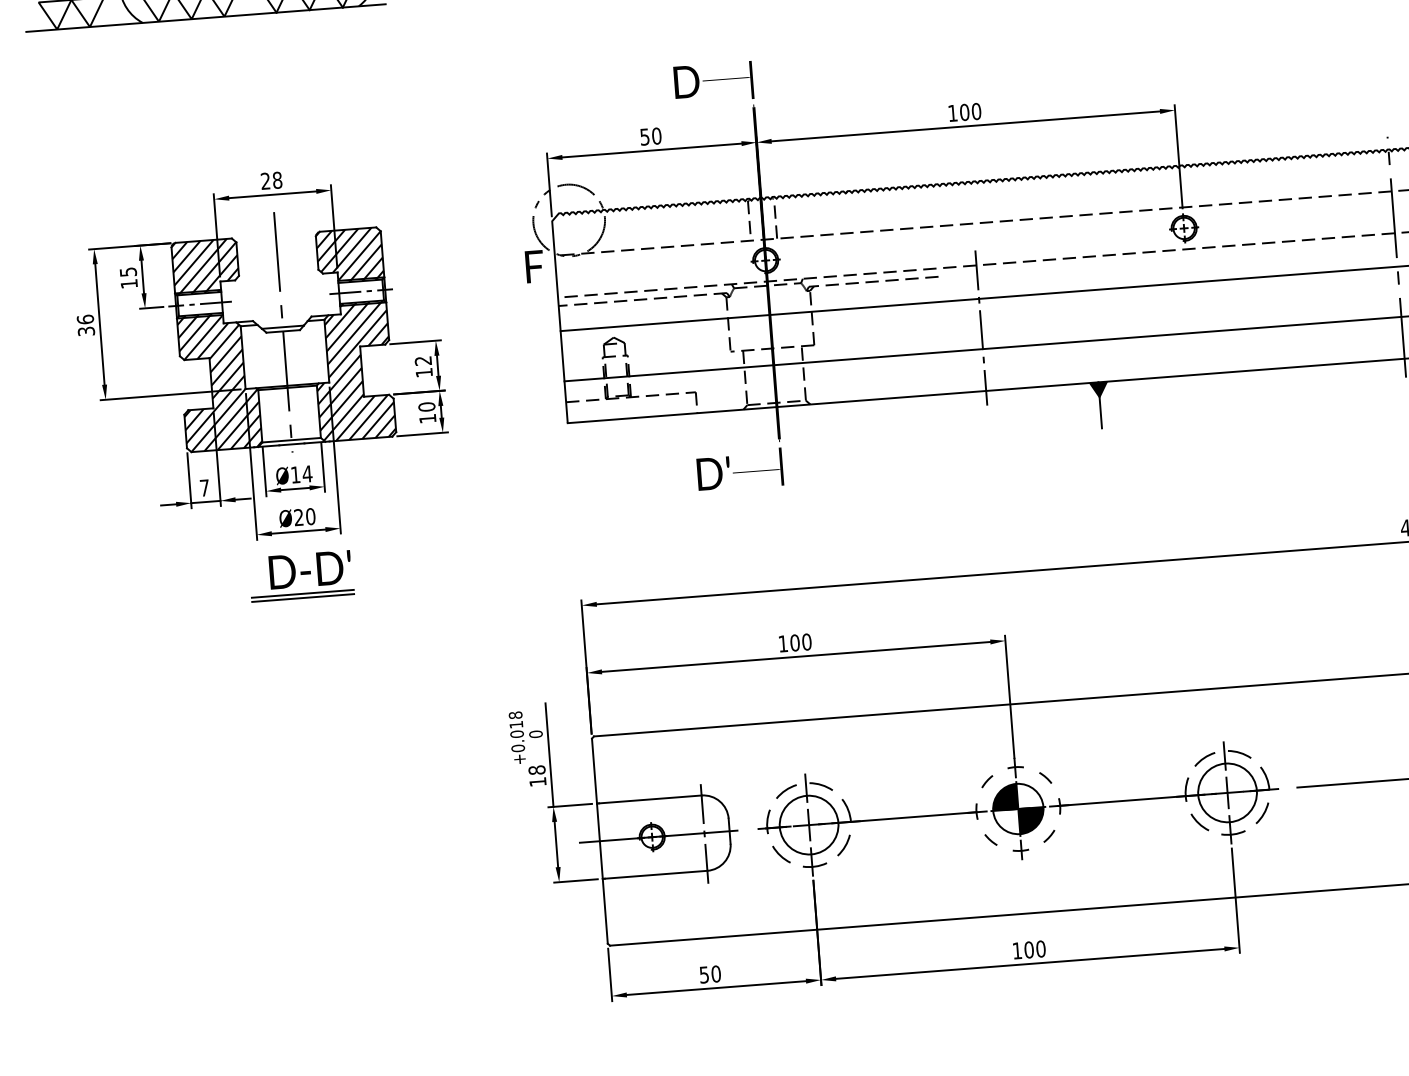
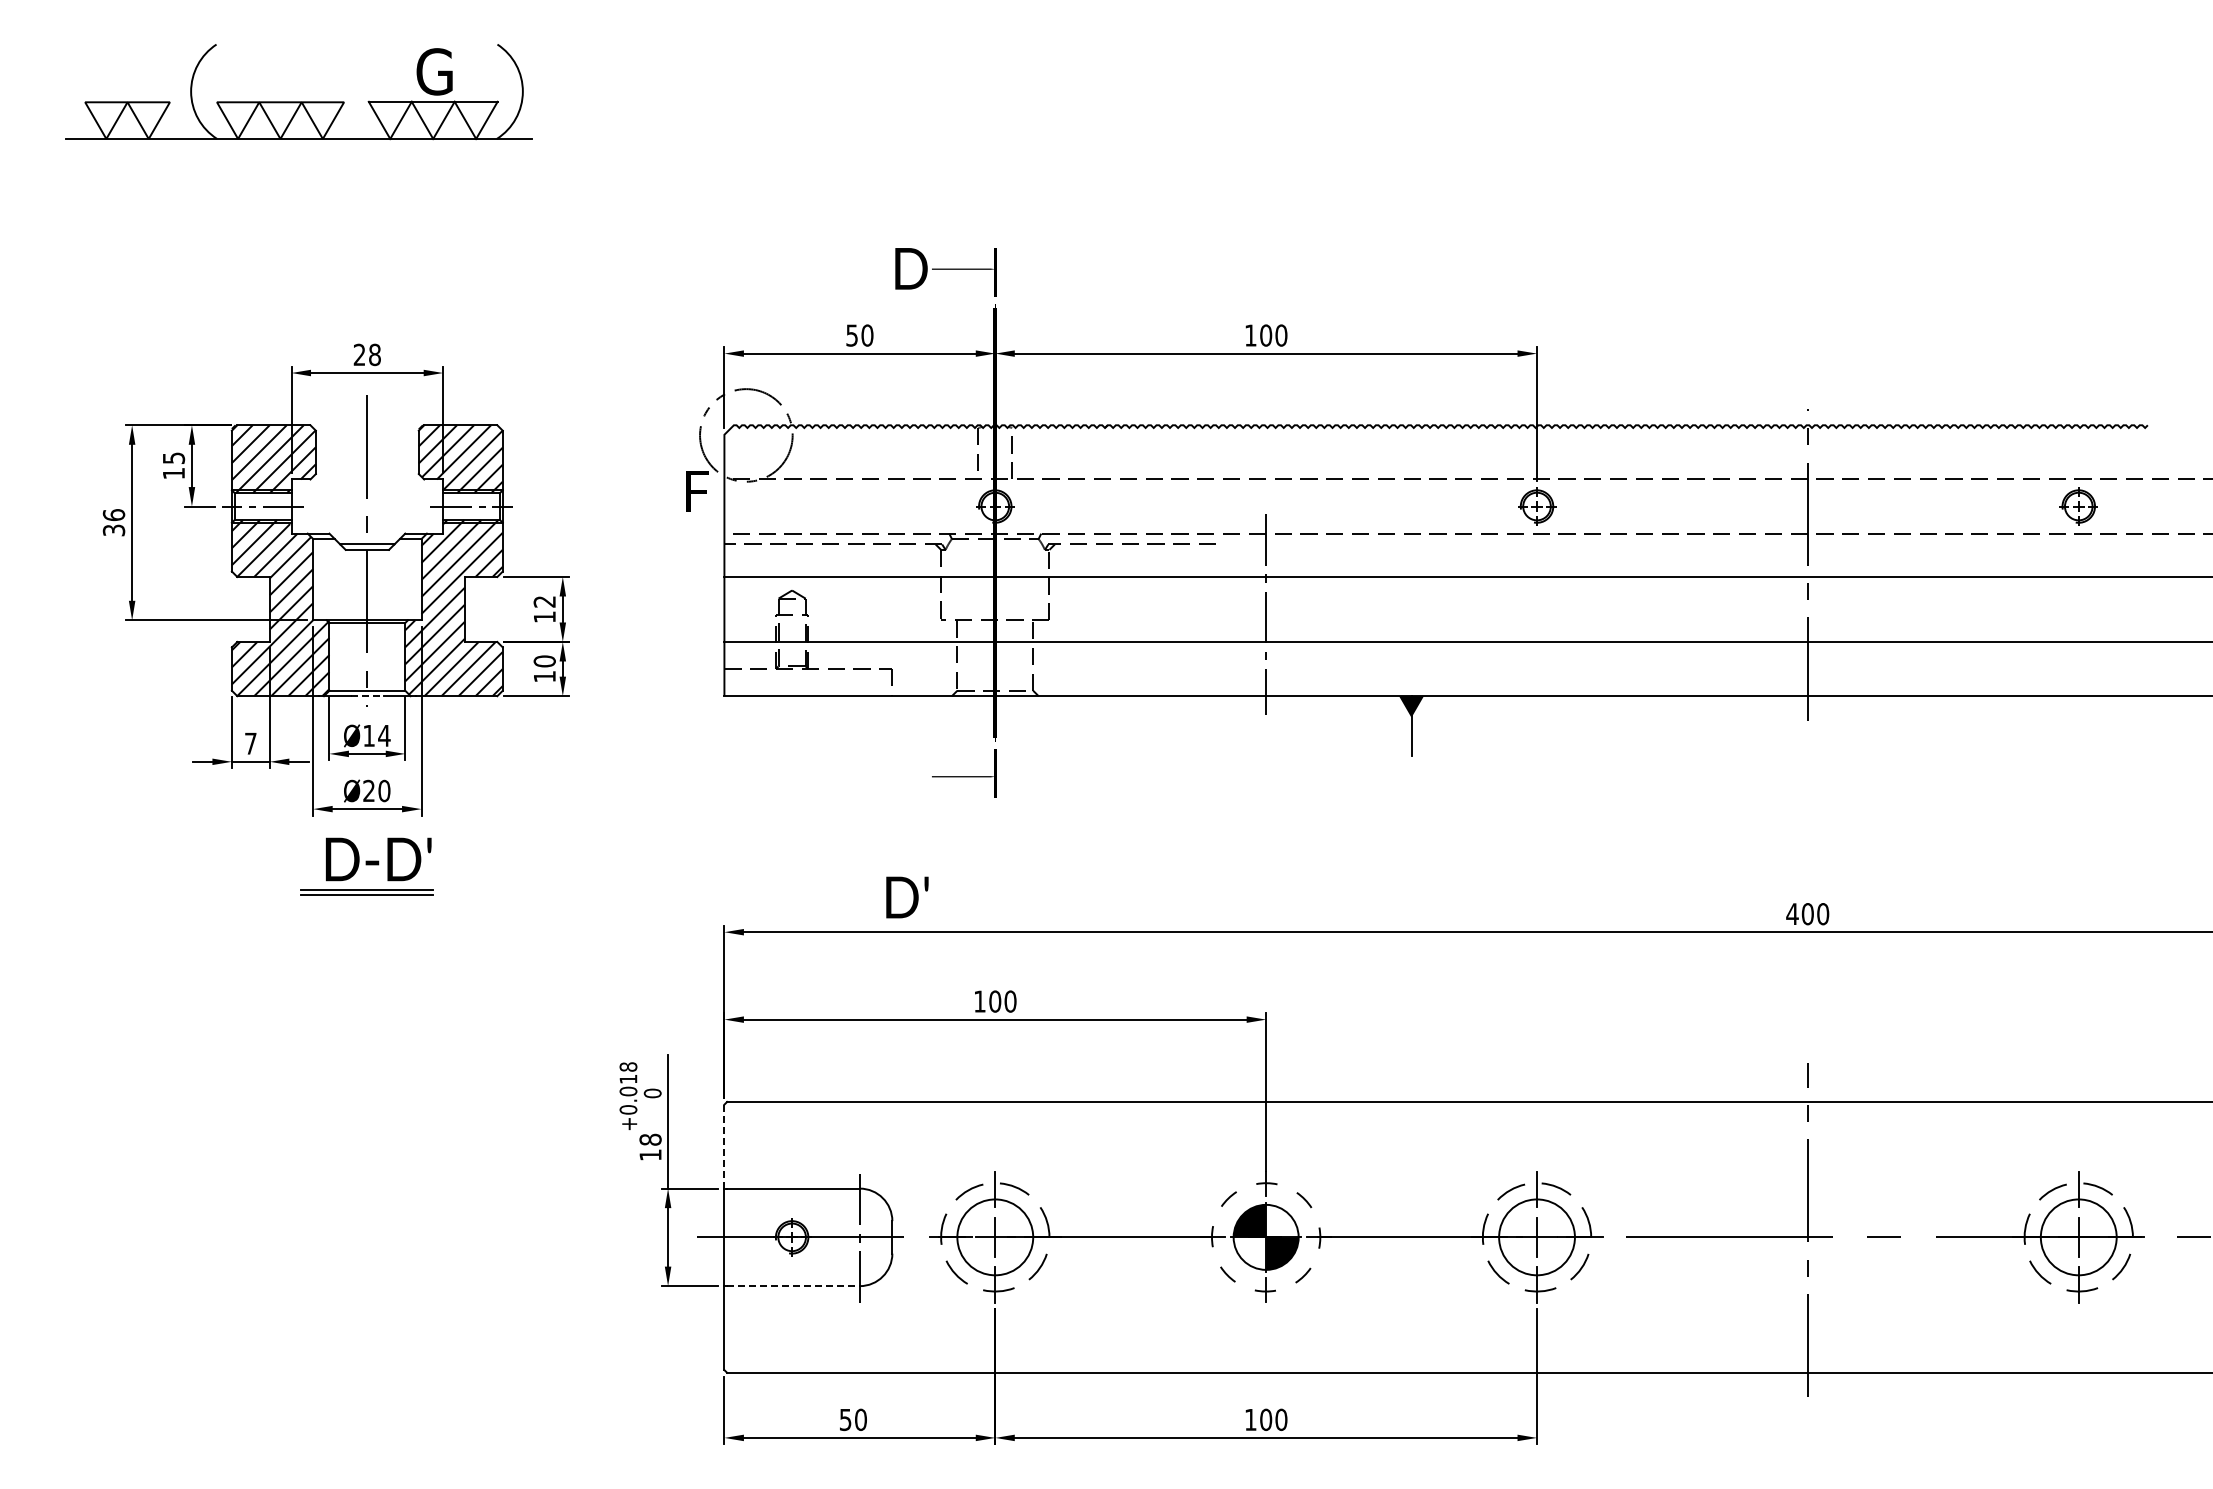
line: (292, 444) -> (367, 696), solid -> dashed
text: (713, 473) -> (907, 897), moved
line: (594, 771) -> (724, 1146), solid -> dashed
line: (656, 875) -> (793, 1286), solid -> dashed

